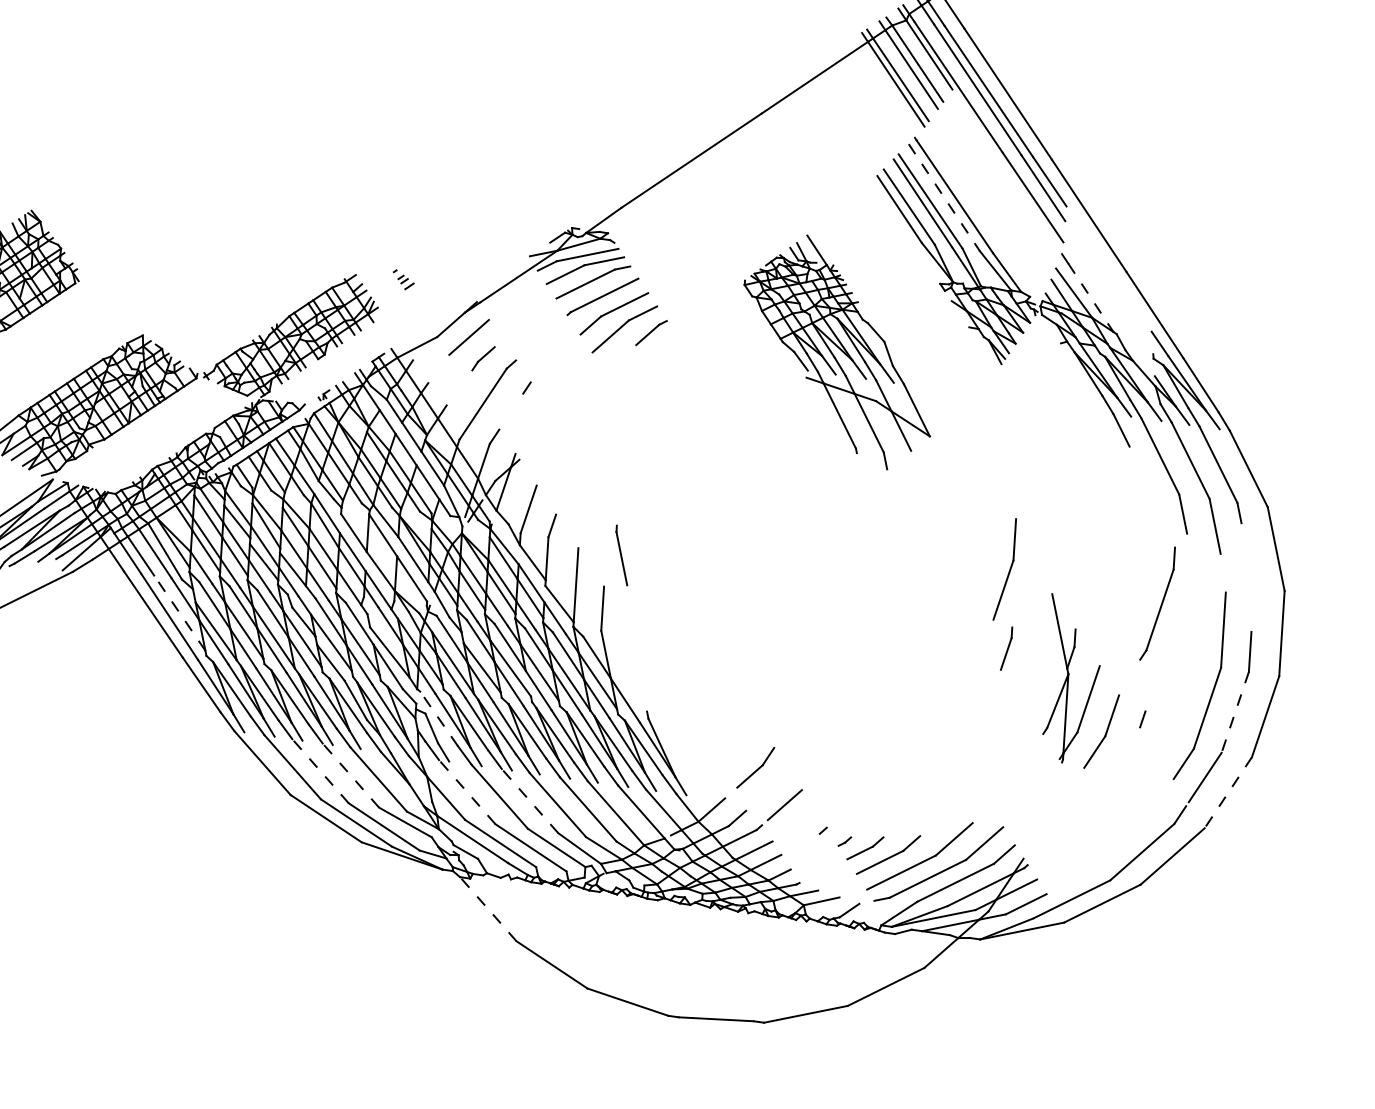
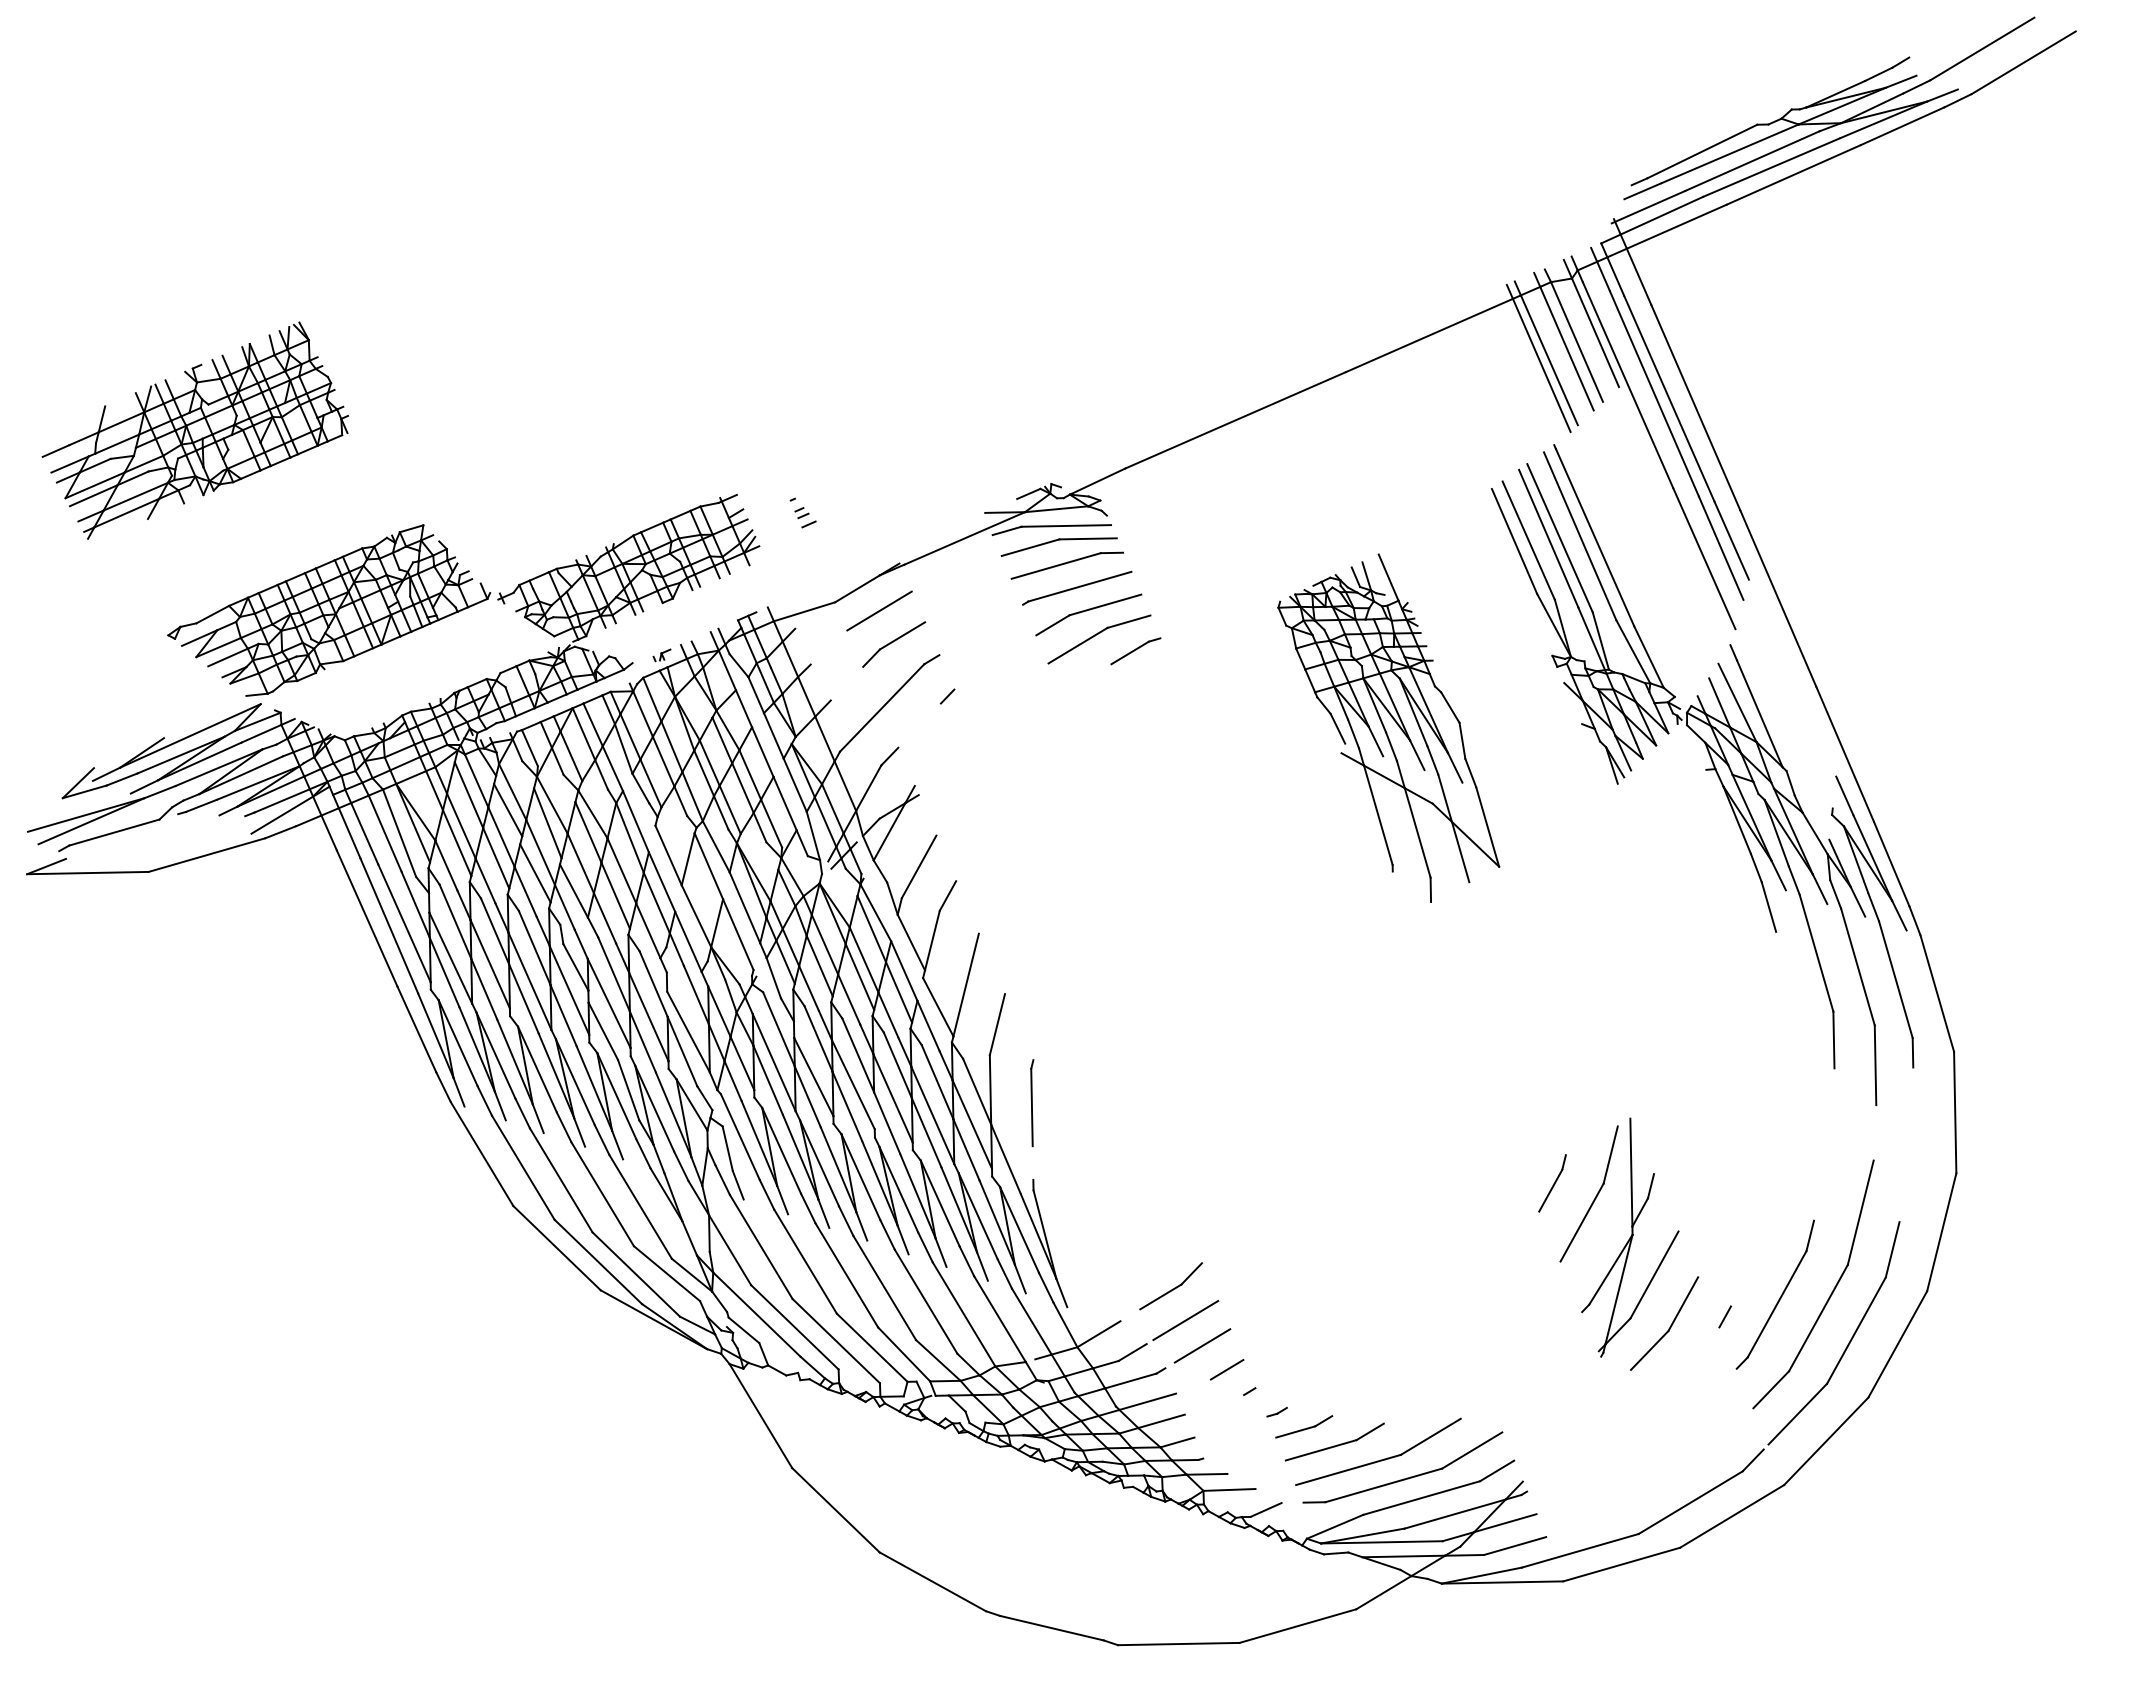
line: (944, 197) -> (1580, 536), dashed -> solid
line: (1091, 298) -> (1760, 714), dashed -> solid
part: (483, 358) -> (894, 644), size x1.67
part: (621, 555) -> (1032, 1103), moved
part: (1008, 571) -> (1594, 1197), moved
part: (1156, 603) -> (1774, 1294), moved
line: (179, 613) -> (404, 923), dashed -> solid
line: (1235, 712) -> (1856, 1330), dashed -> solid
line: (439, 718) -> (740, 1136), dashed -> solid
line: (320, 771) -> (561, 1180), dashed -> solid
line: (350, 775) -> (602, 1194), dashed -> solid
line: (769, 789) -> (1185, 1320), added
line: (467, 791) -> (761, 1246), dashed -> solid
line: (1228, 792) -> (1826, 1441), dashed -> solid
line: (529, 801) -> (846, 1275), dashed -> solid
line: (804, 818) -> (1226, 1369), added
line: (488, 909) -> (760, 1416), dashed -> solid

